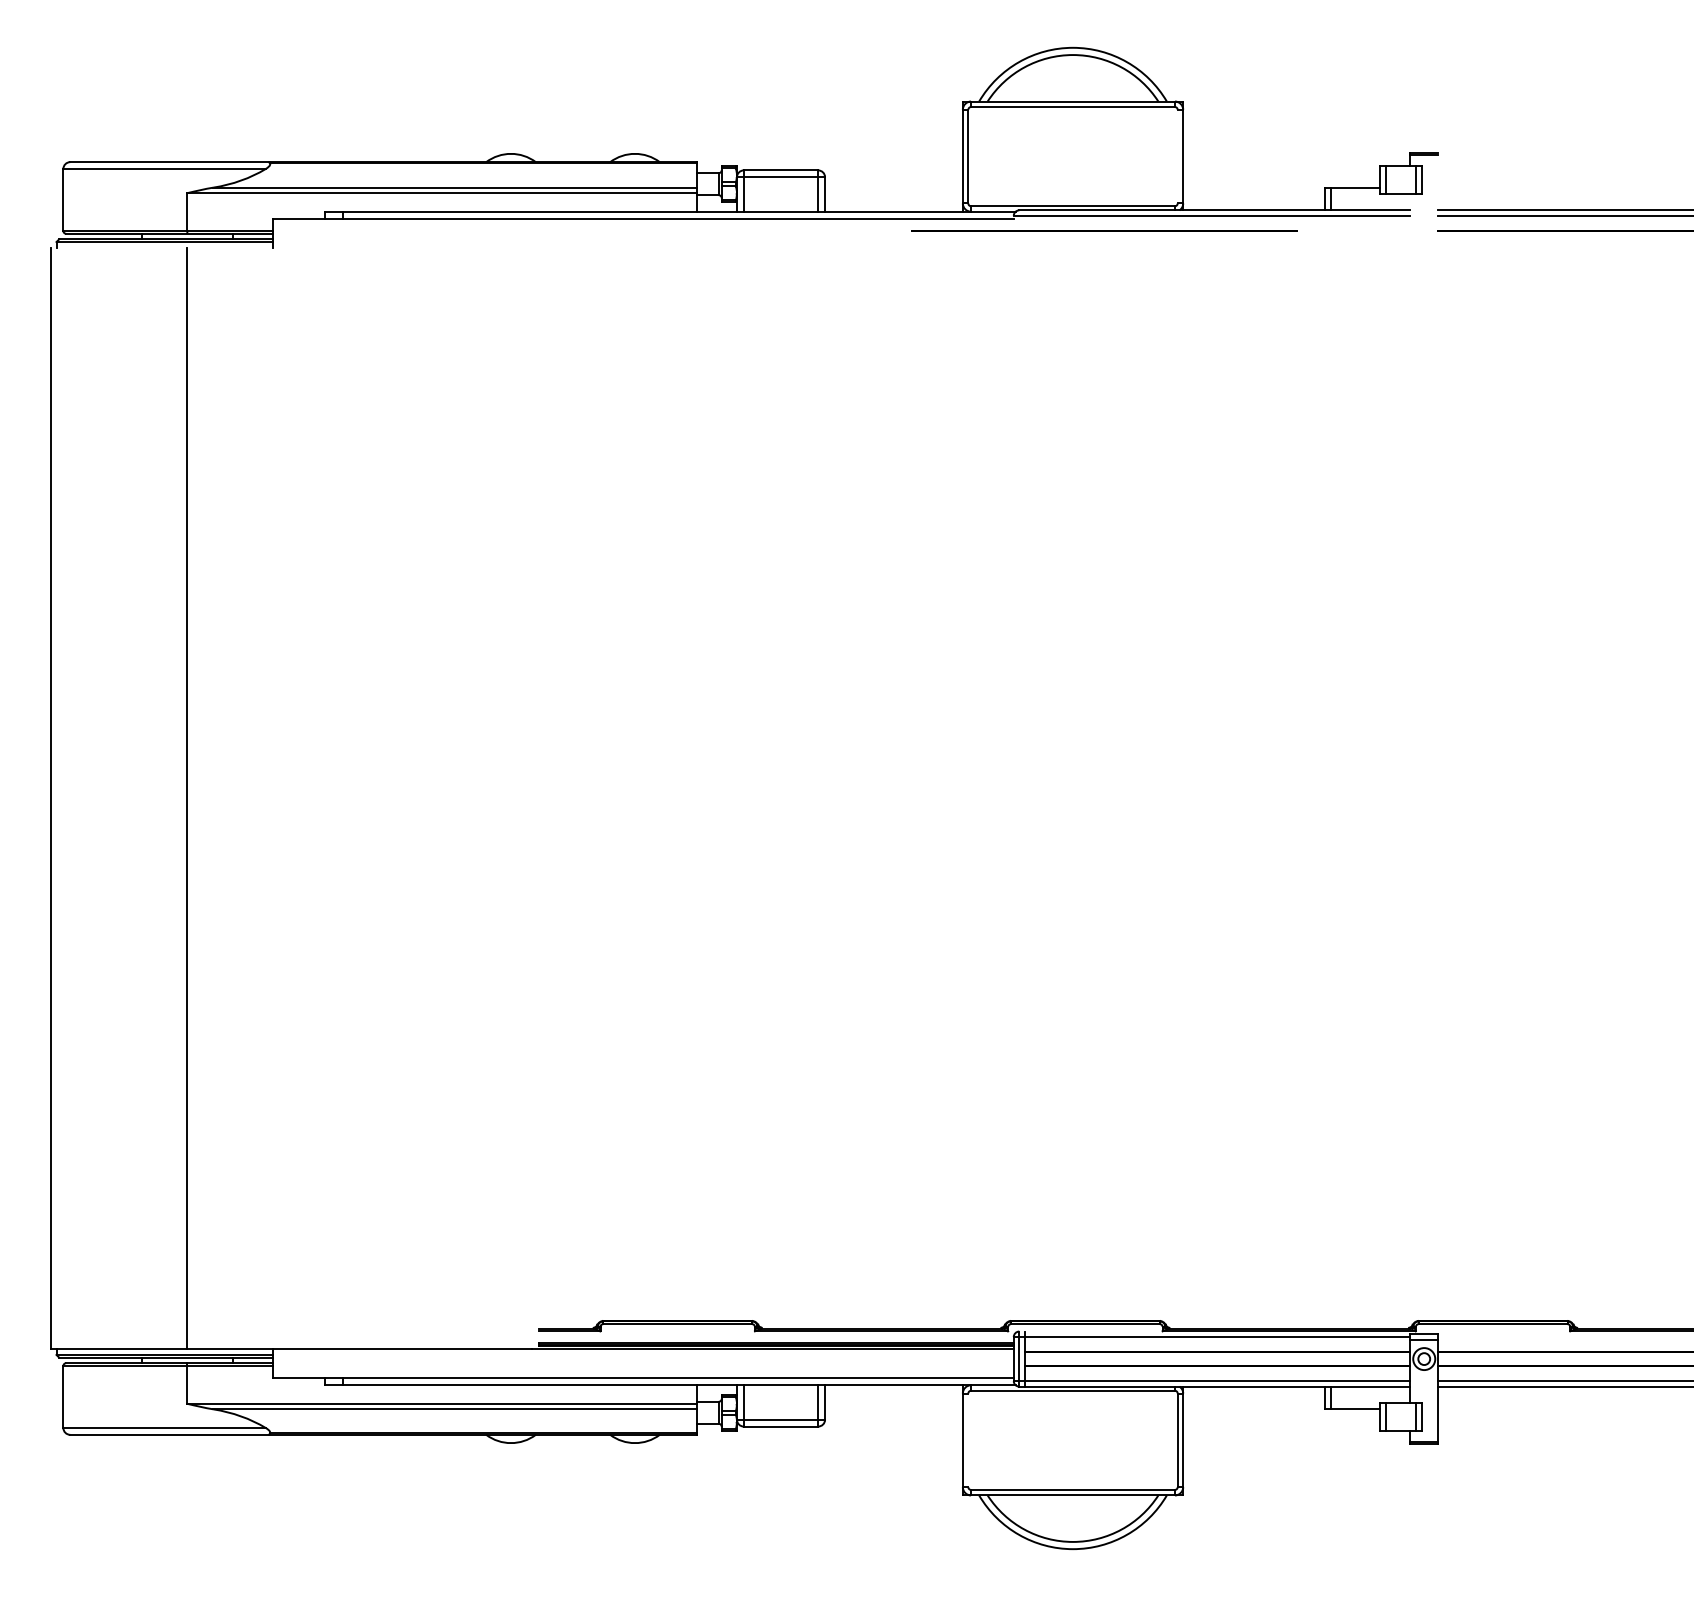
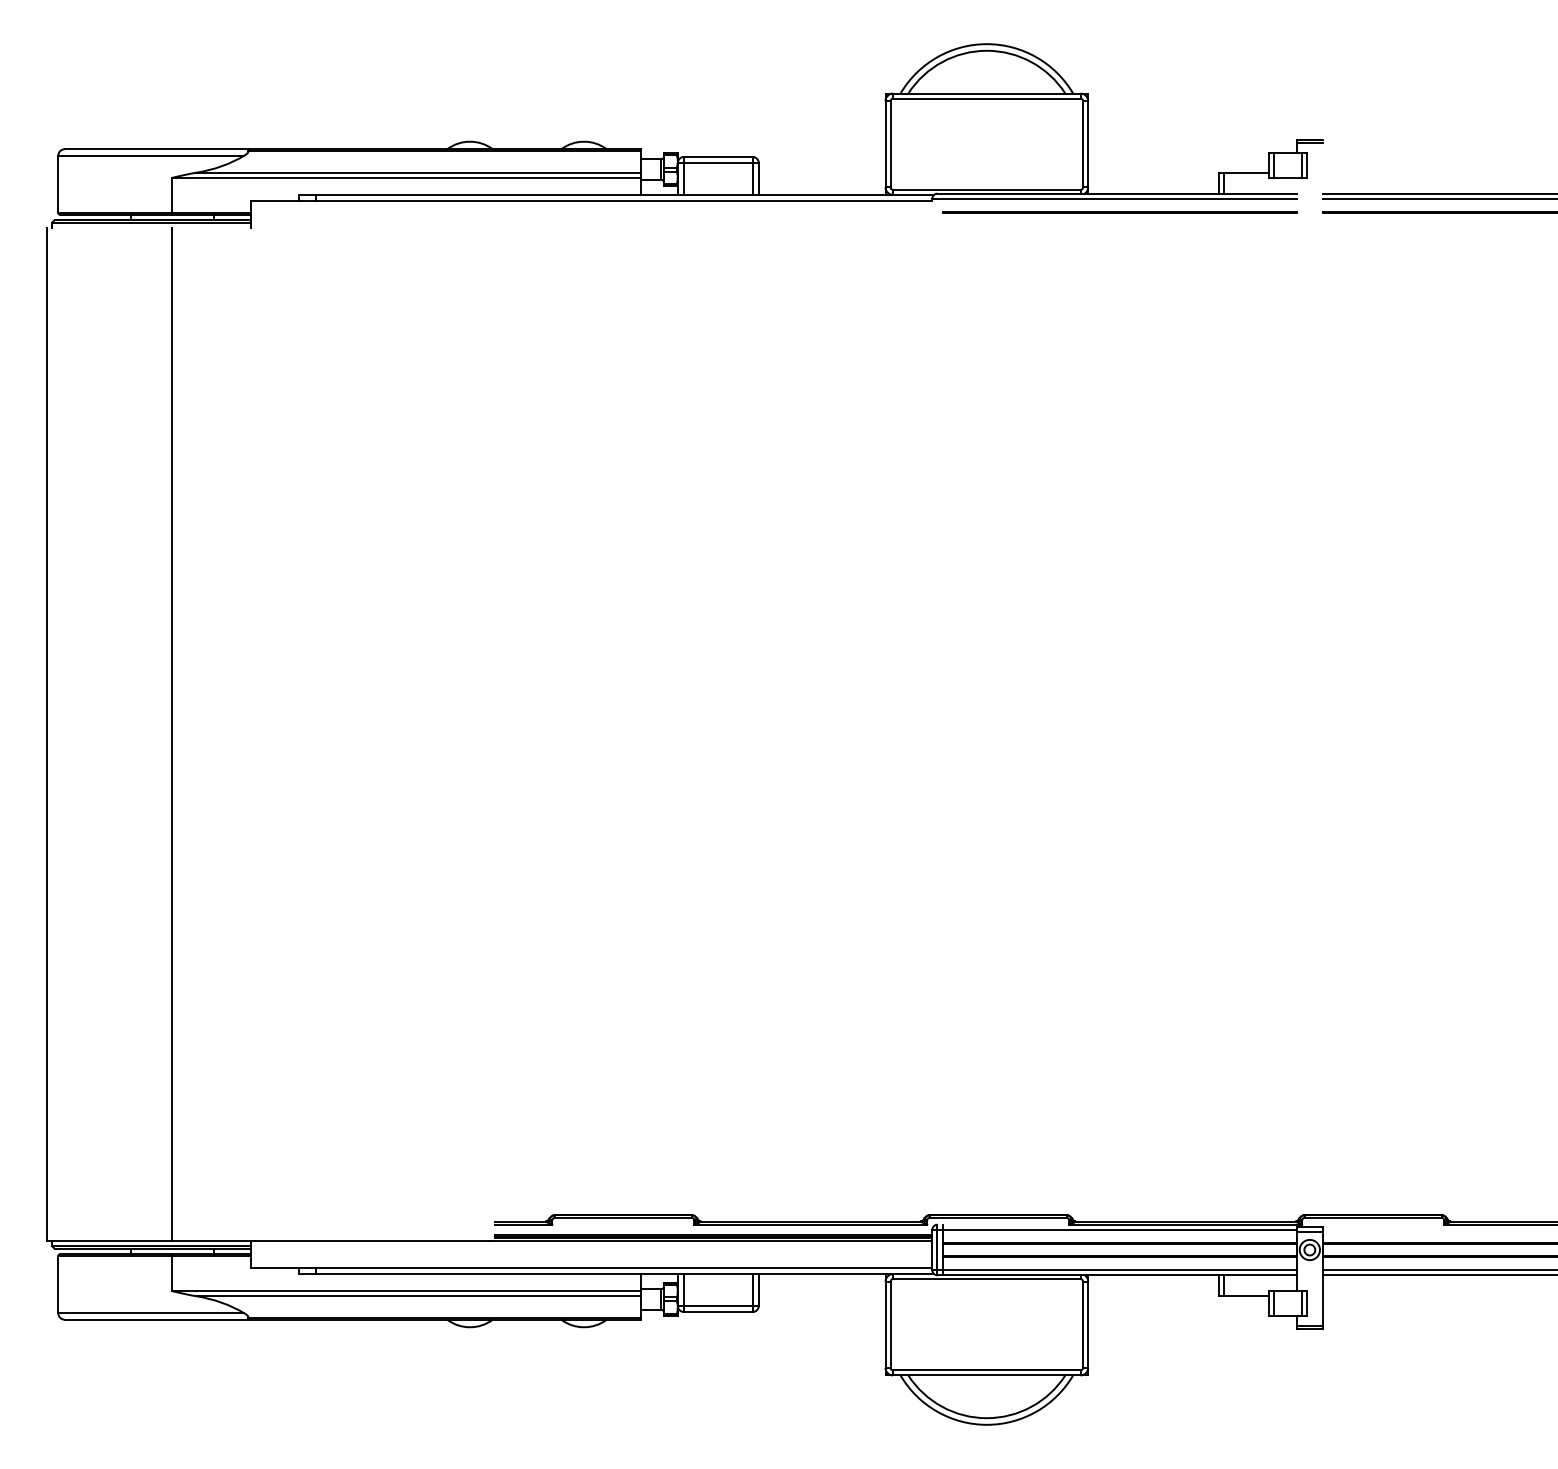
line: (1178, 156) -> (1083, 144), added
line: (1104, 230) -> (1119, 212), moved
line: (968, 1440) -> (890, 1324), added

